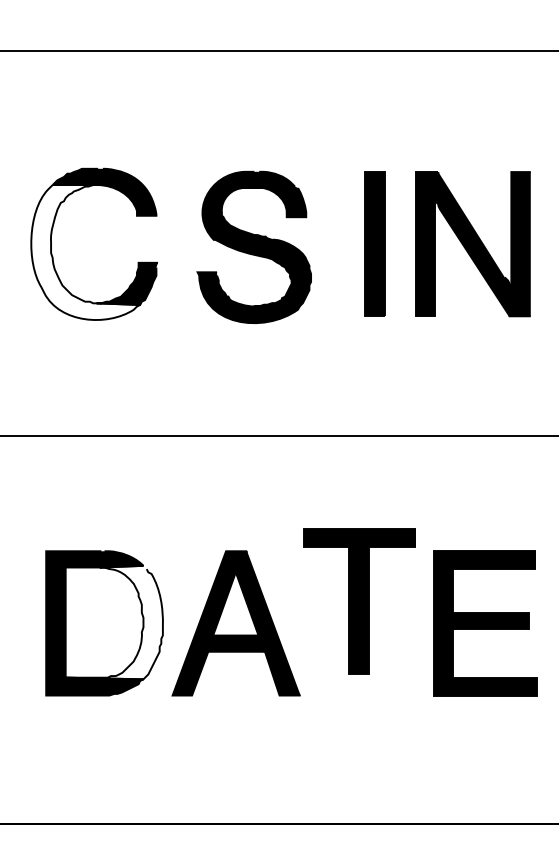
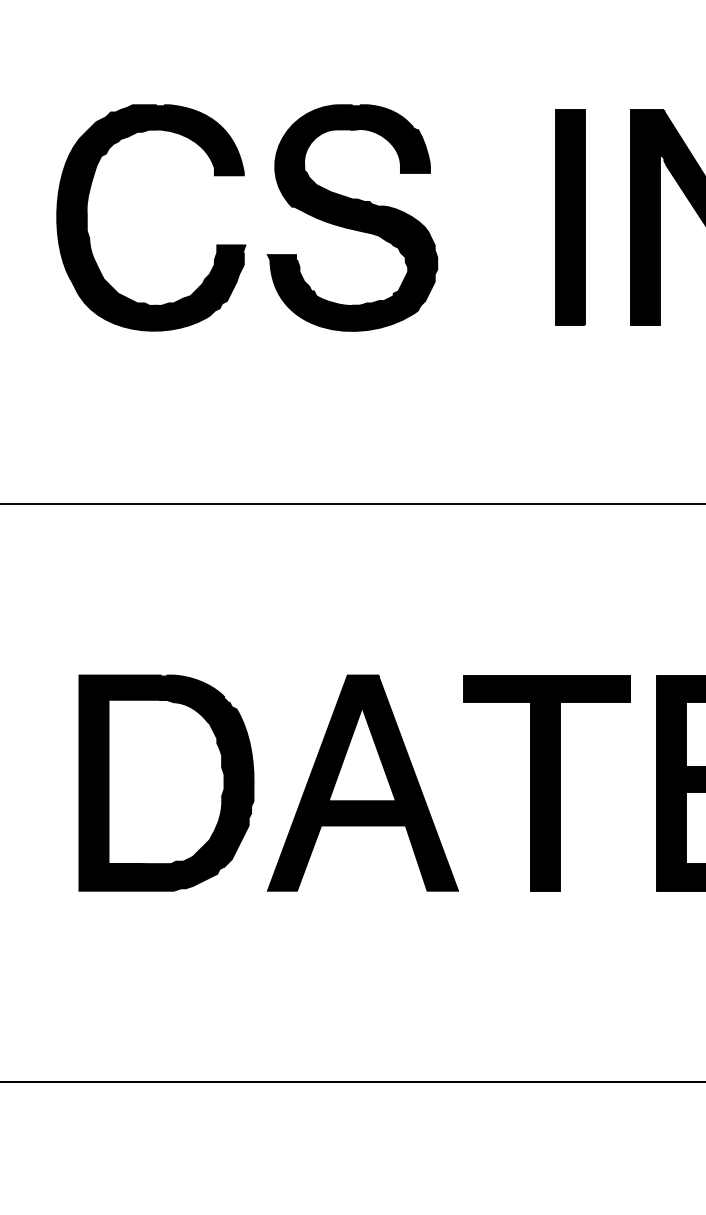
part: (253, 246) -> (351, 216), moved
fill: (85, 252) -> (138, 230), added
part: (359, 601) -> (546, 783), moved
fill: (113, 622) -> (179, 781), added

